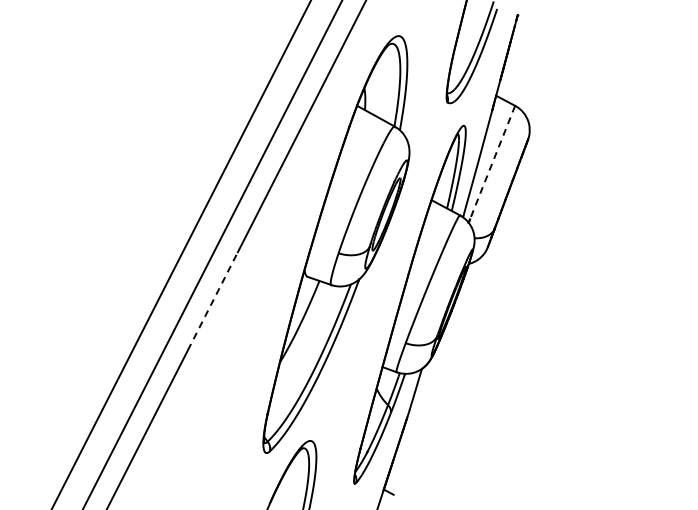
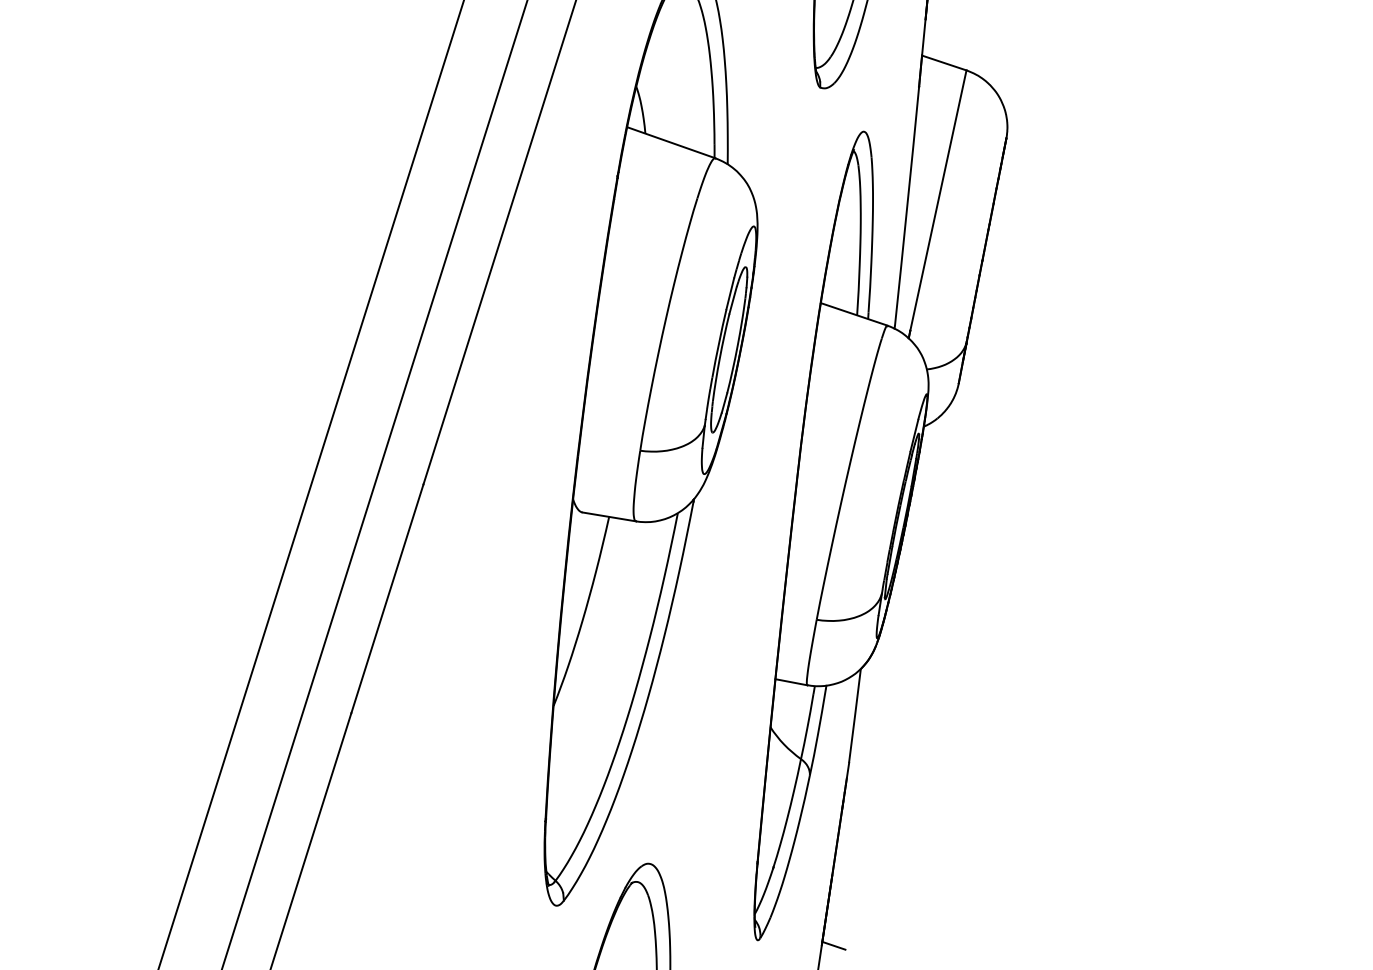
line: (492, 163) -> (938, 202), dashed -> solid
line: (213, 300) -> (388, 597), dashed -> solid

